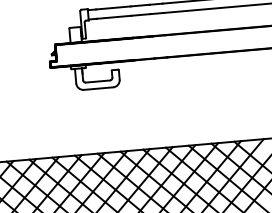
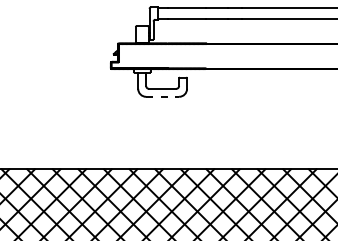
line: (99, 88) -> (163, 96), solid -> dashed

